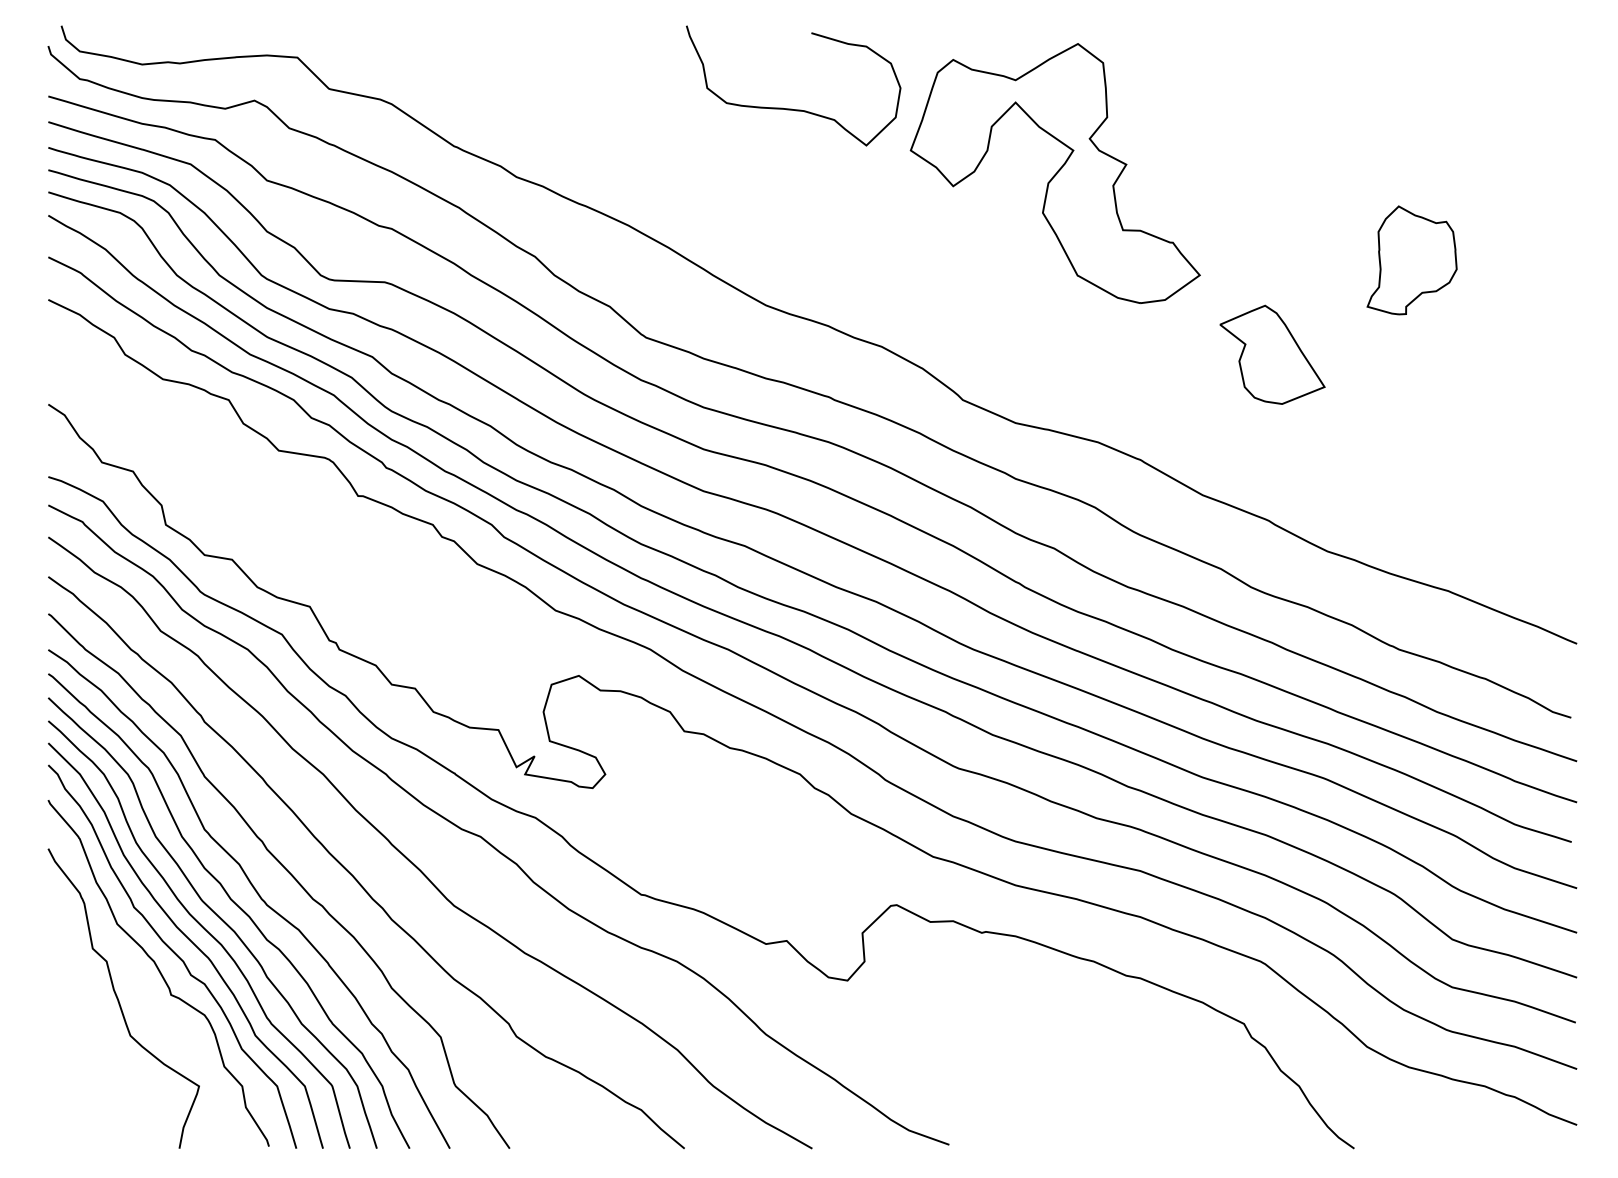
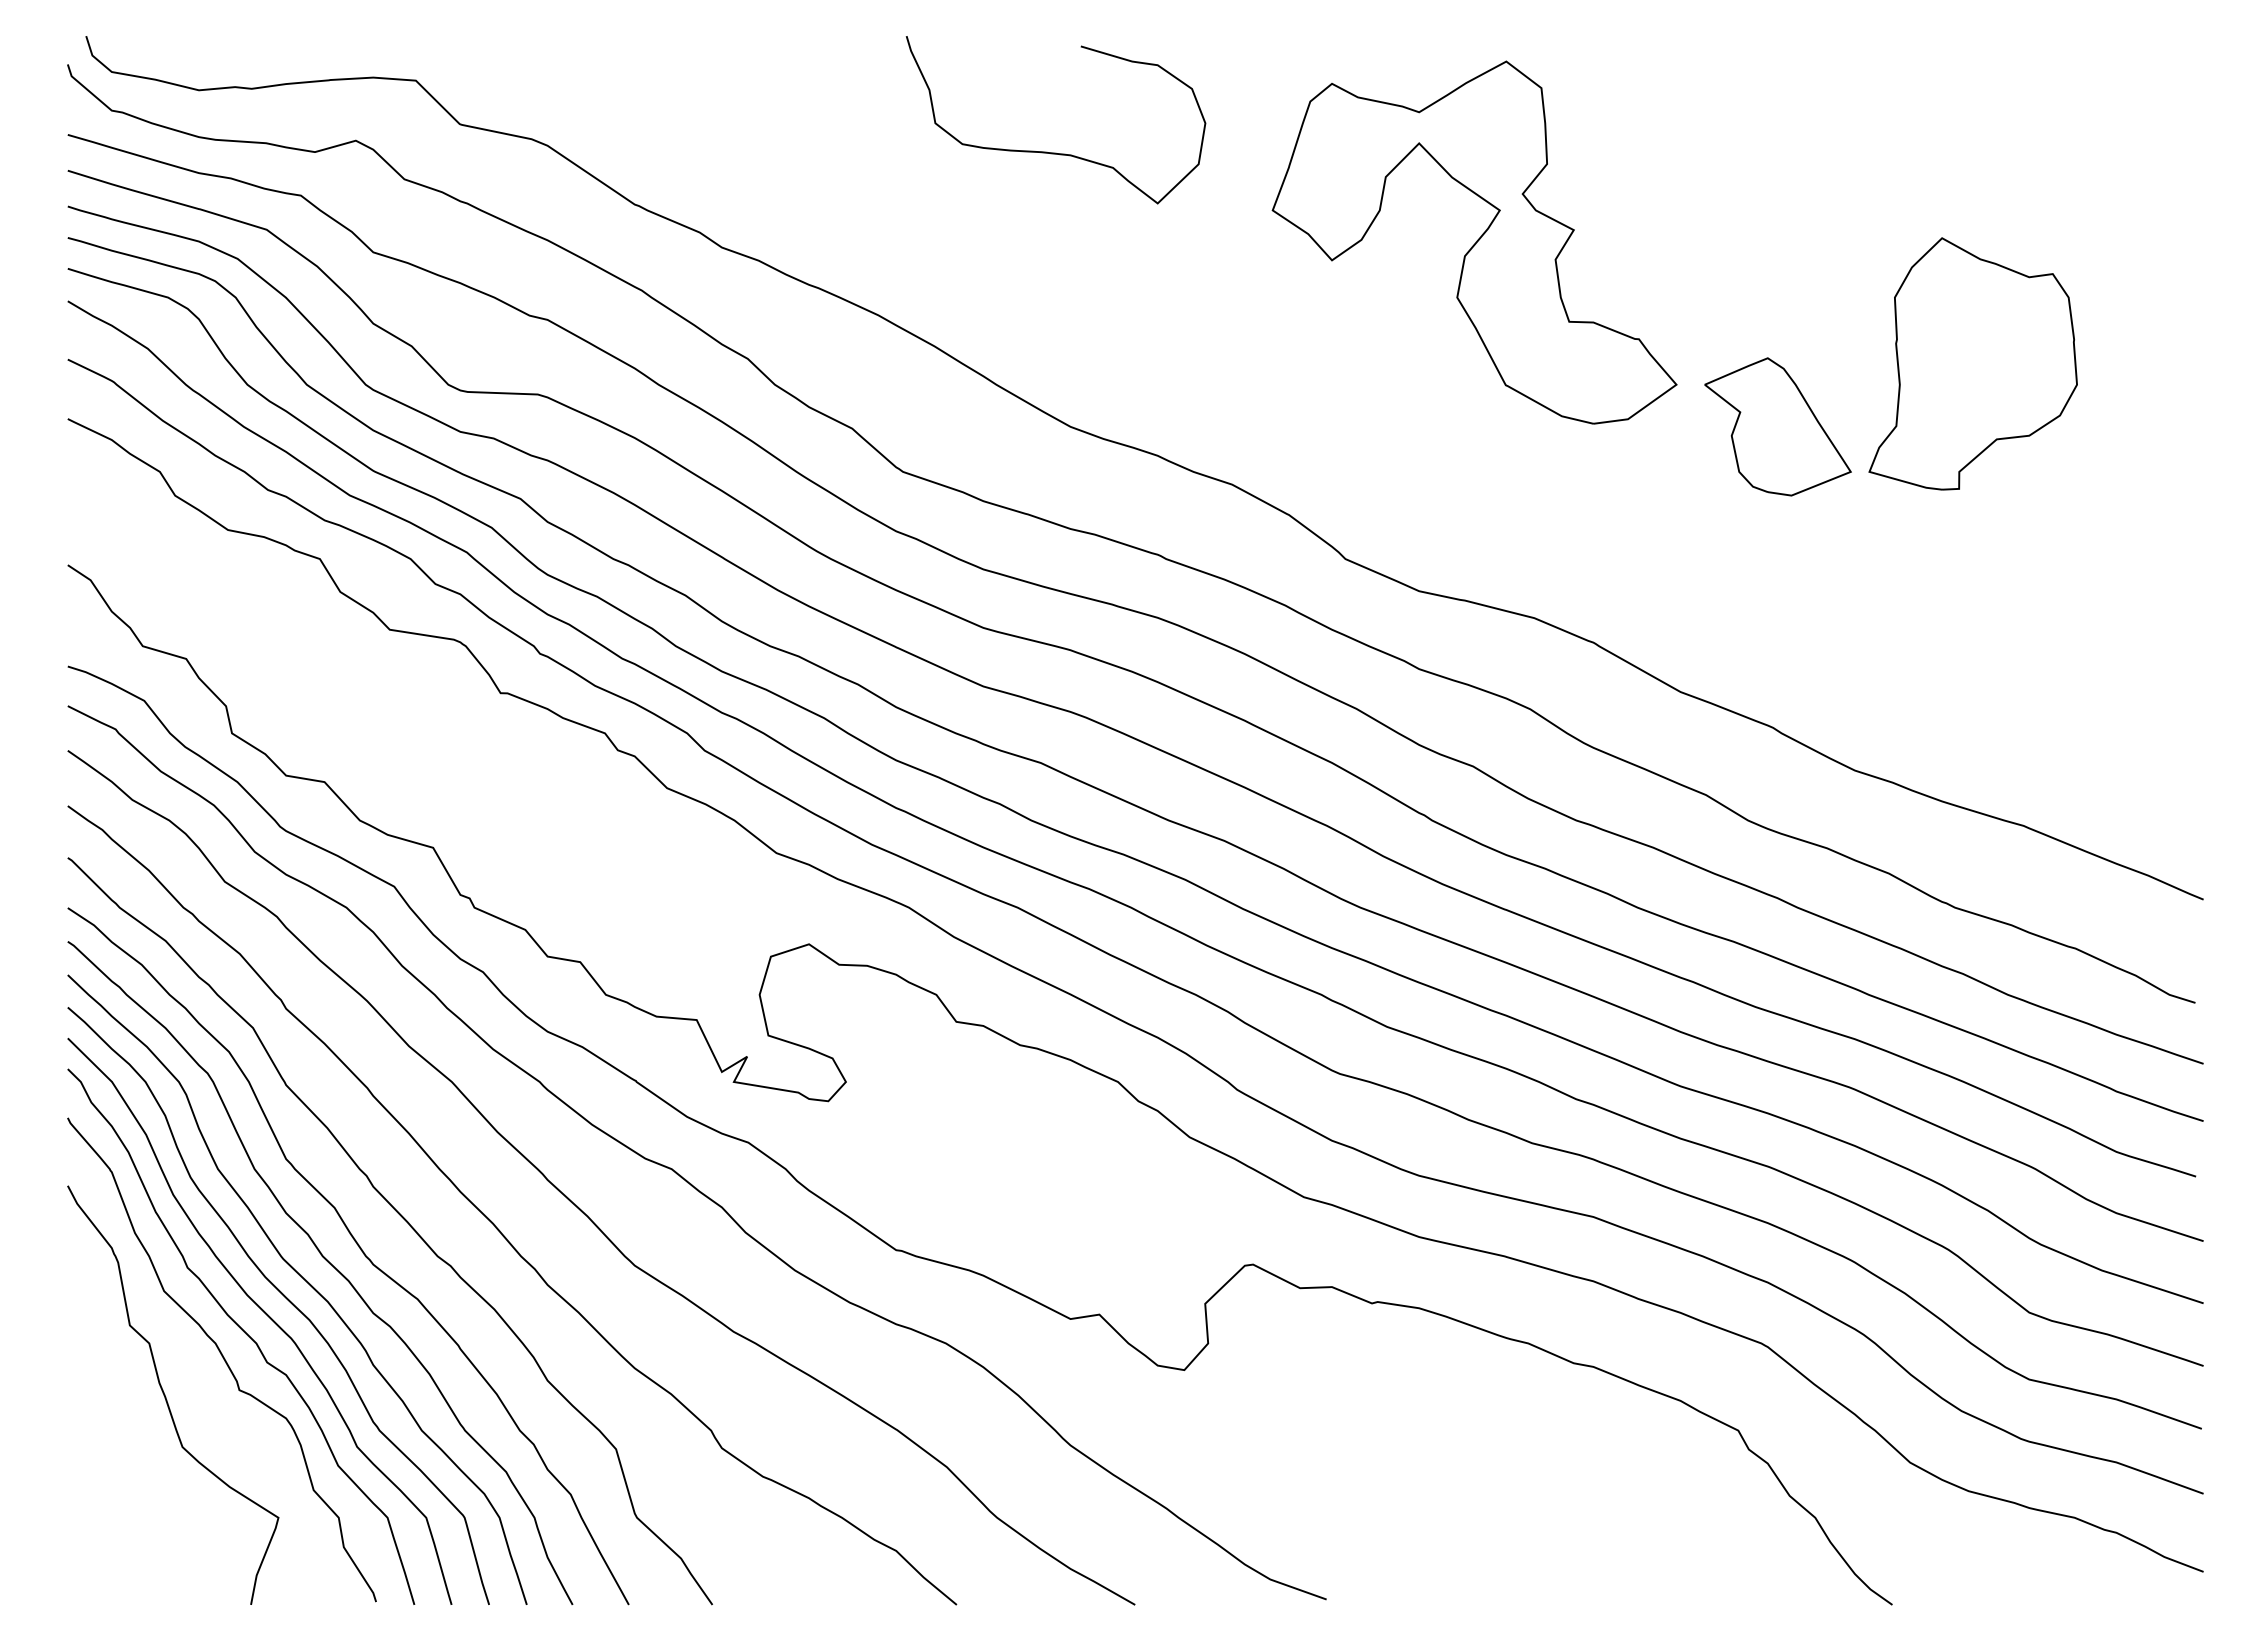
curve: (793, 109) -> (1055, 152), moved
part: (1411, 260) -> (1972, 363), size x1.67
part: (1272, 354) -> (1777, 426), moved

